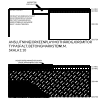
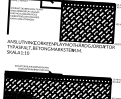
hatch: (69, 25) -> (87, 24), added

